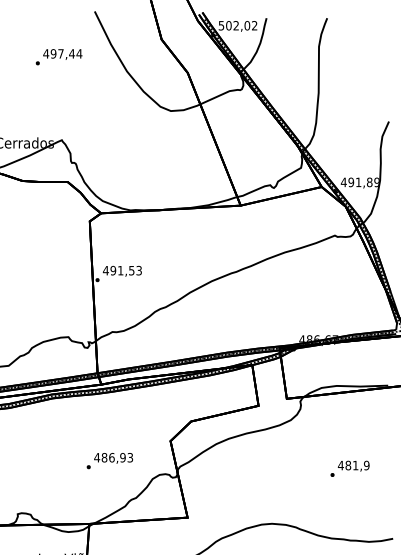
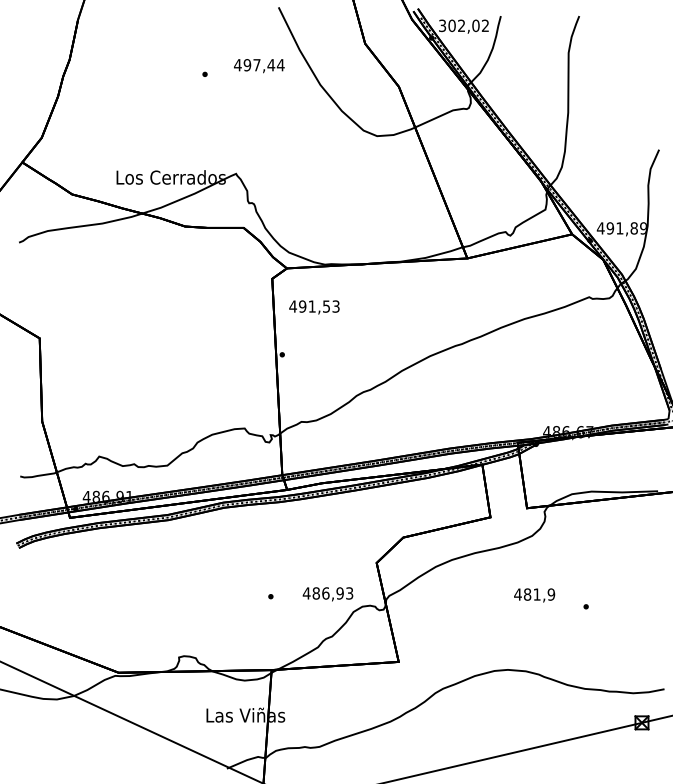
text: (221, 25) -> (442, 25), 502,02 -> 302,02
text: (62, 54) -> (259, 66), moved
text: (122, 271) -> (314, 307), moved
text: (113, 458) -> (327, 594), moved
text: (353, 466) -> (534, 595), moved

